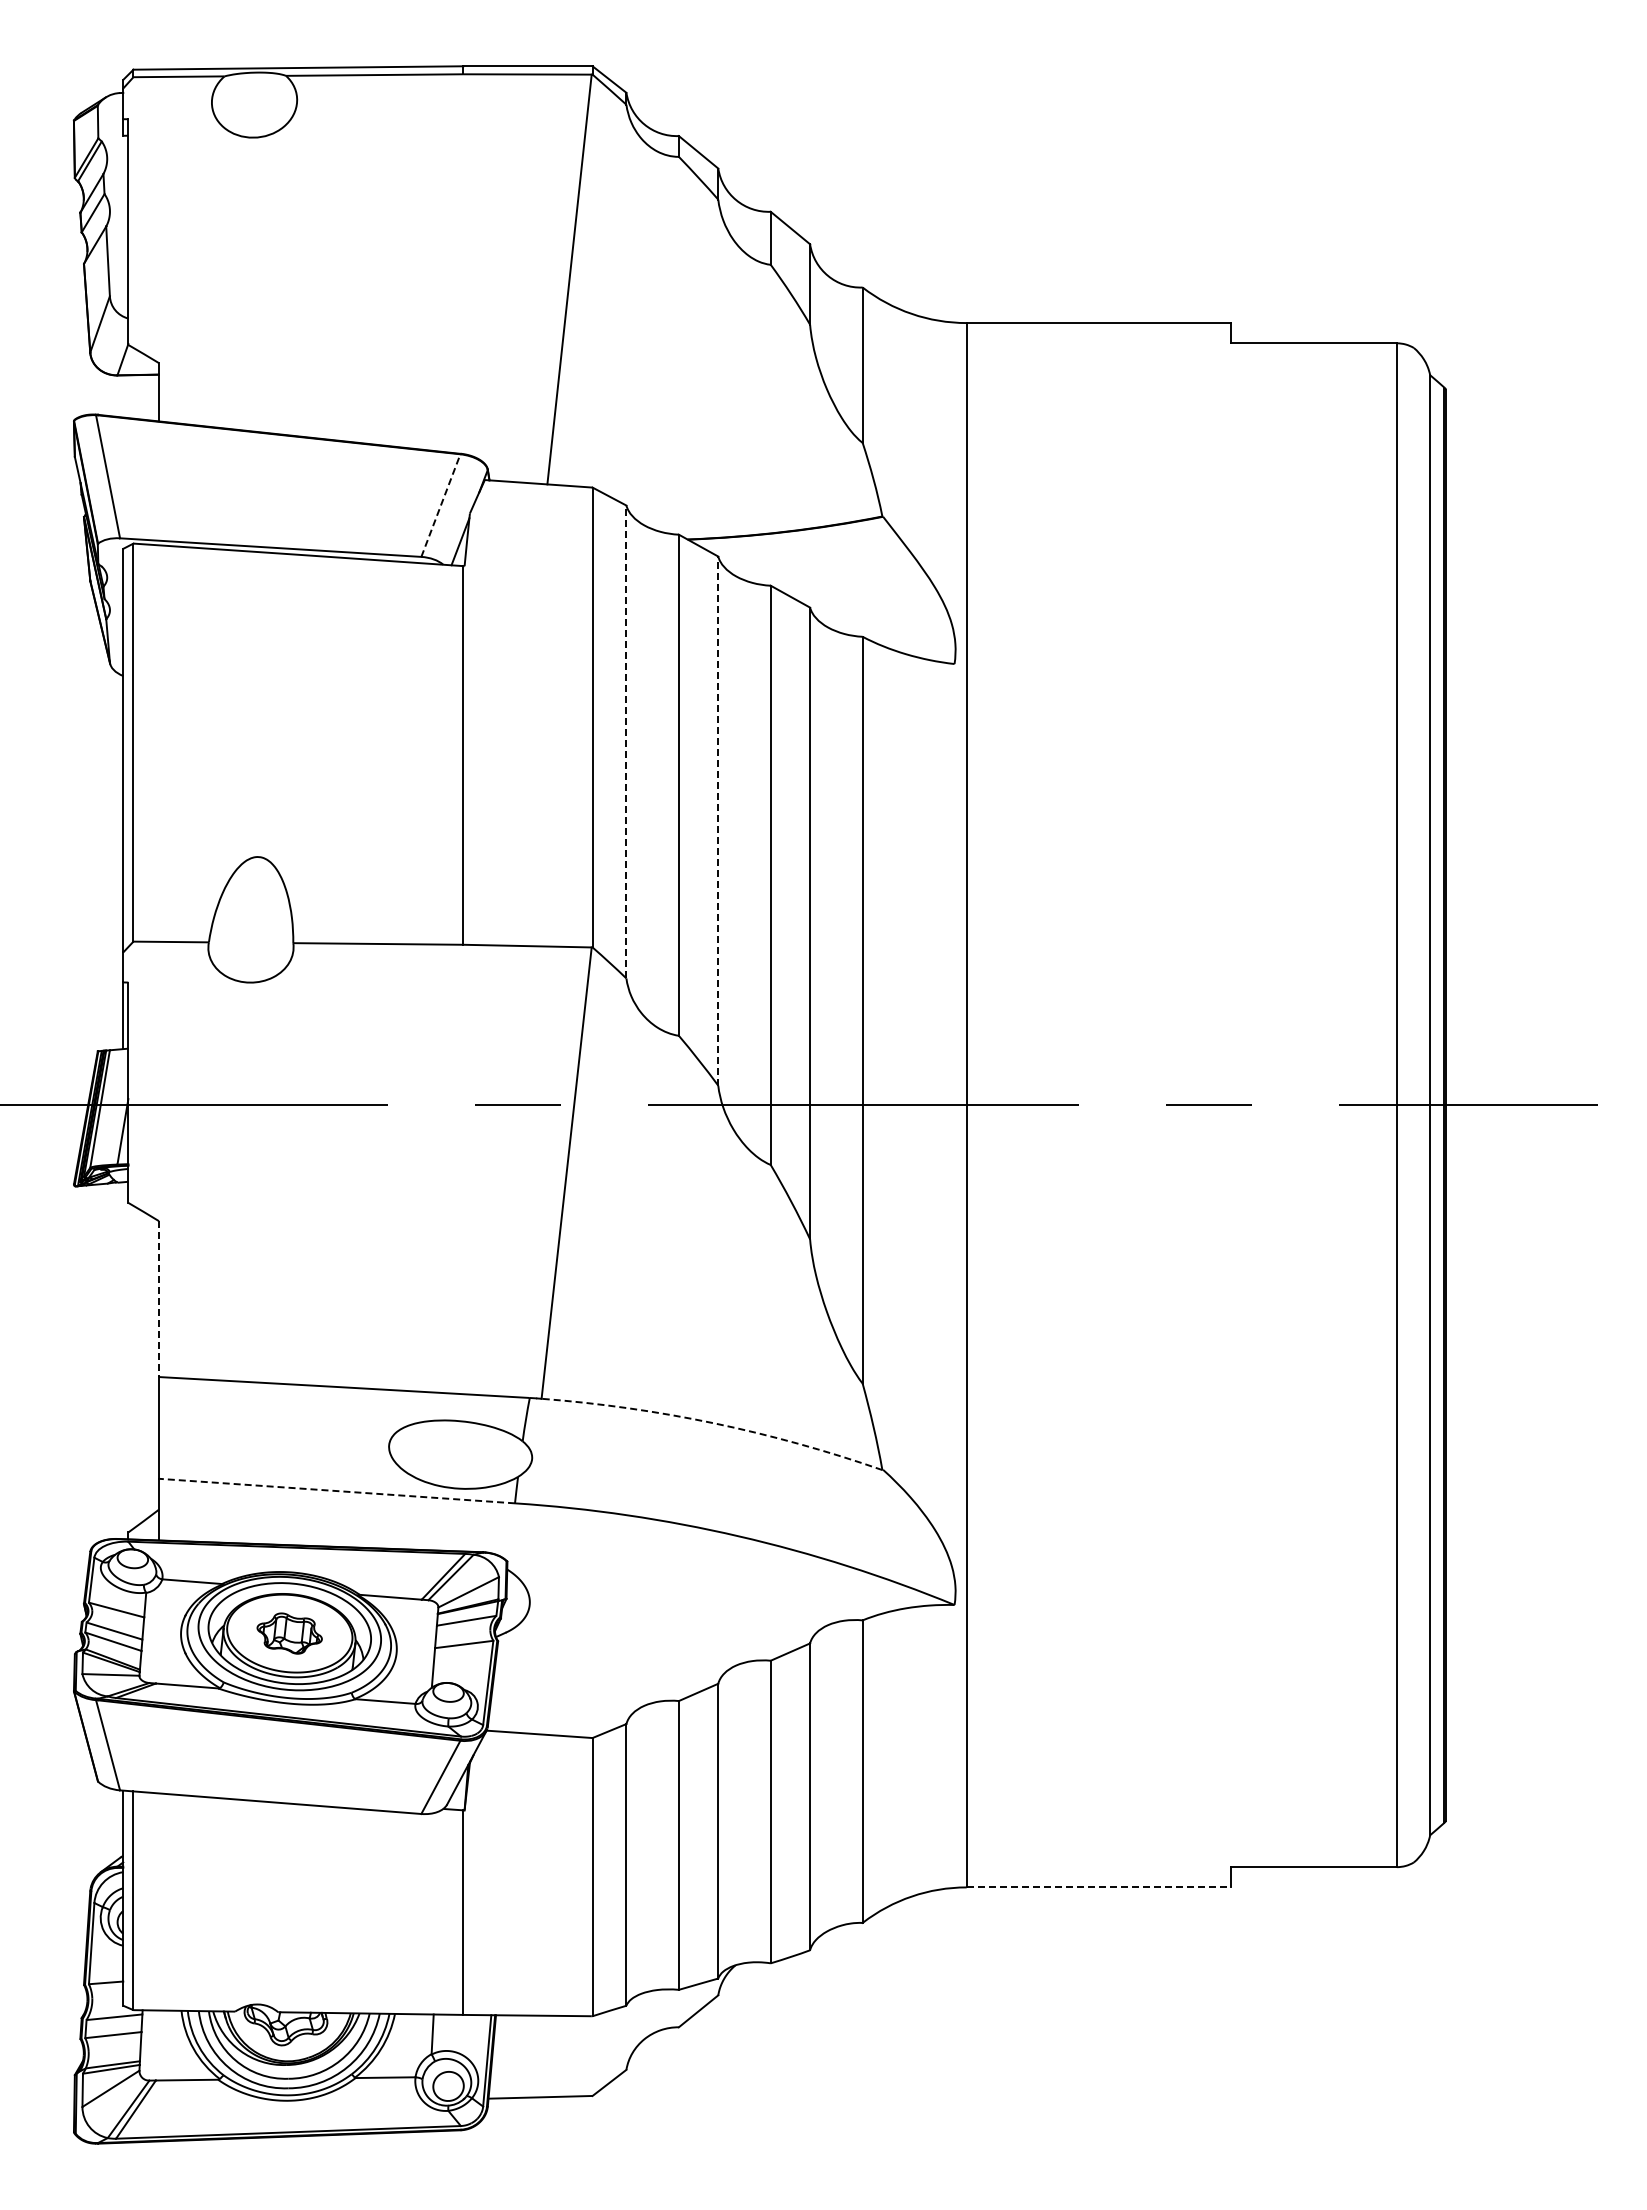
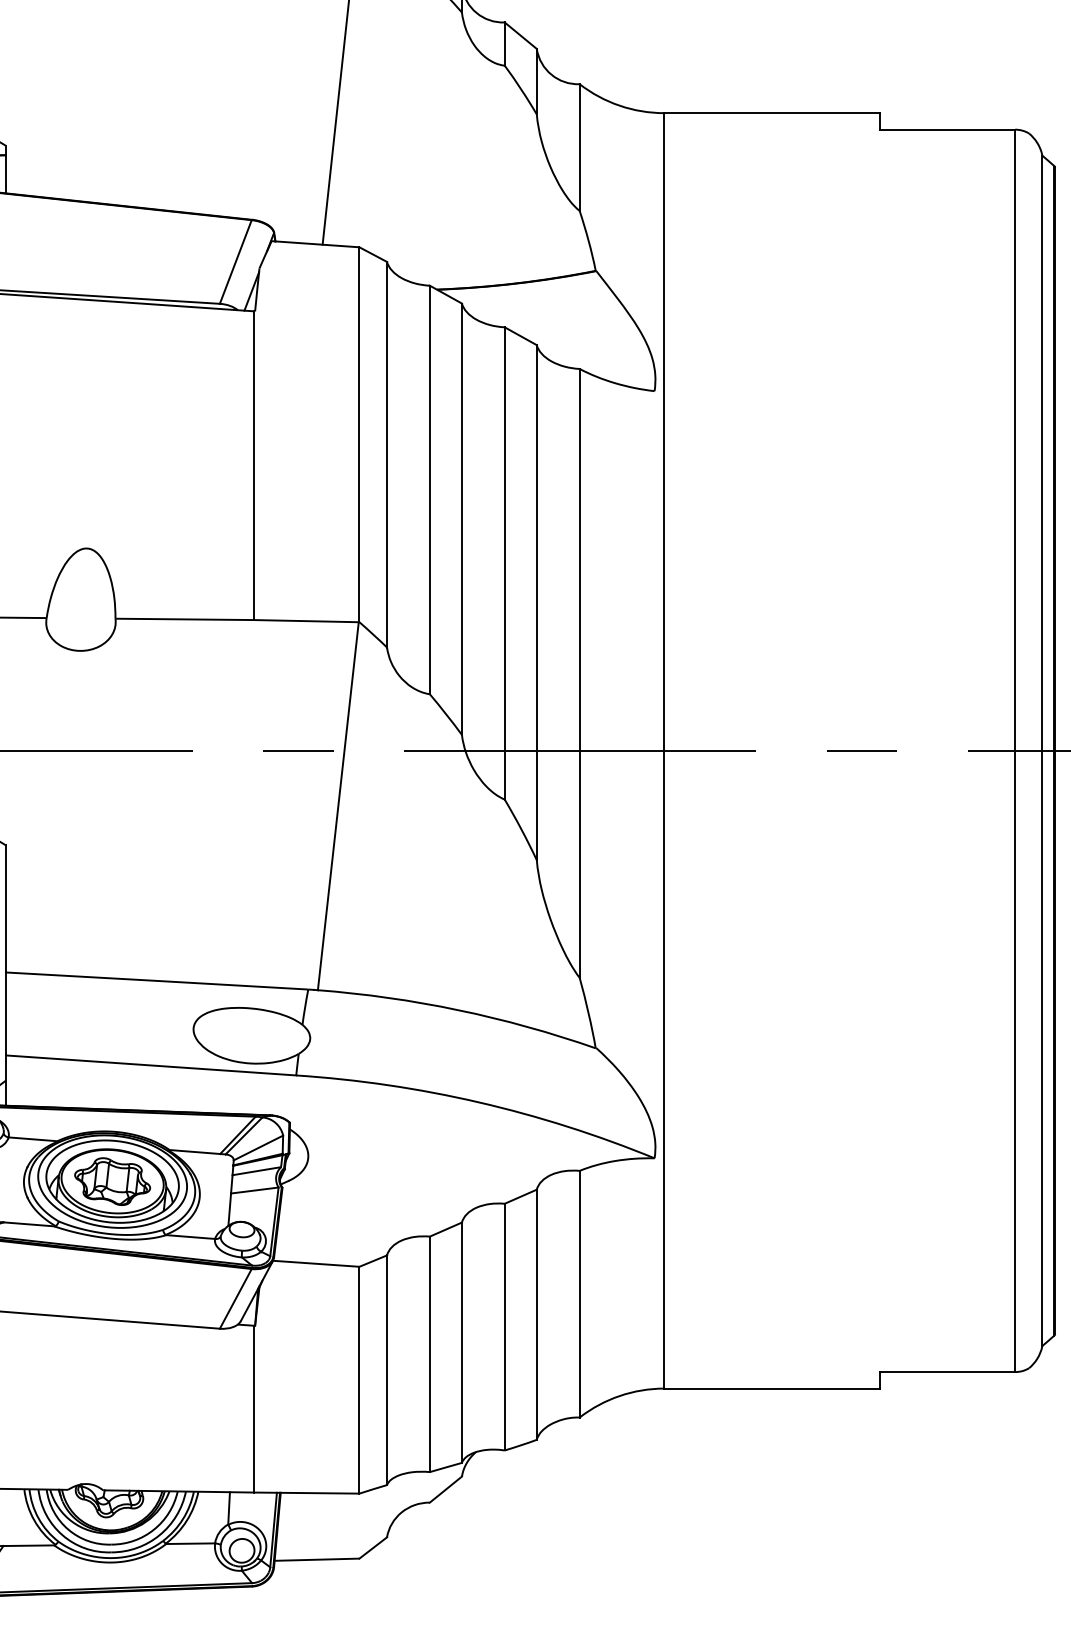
line: (440, 505) -> (235, 261), dashed -> solid
line: (626, 741) -> (387, 454), dashed -> solid
line: (718, 821) -> (462, 519), dashed -> solid
line: (158, 1299) -> (5, 909), dashed -> solid
arc: (714, 1423) -> (458, 1010), dashed -> solid
line: (336, 1491) -> (150, 1065), dashed -> solid
part: (289, 1633) -> (112, 1181), size x1.43
line: (1099, 1887) -> (772, 1388), dashed -> solid

